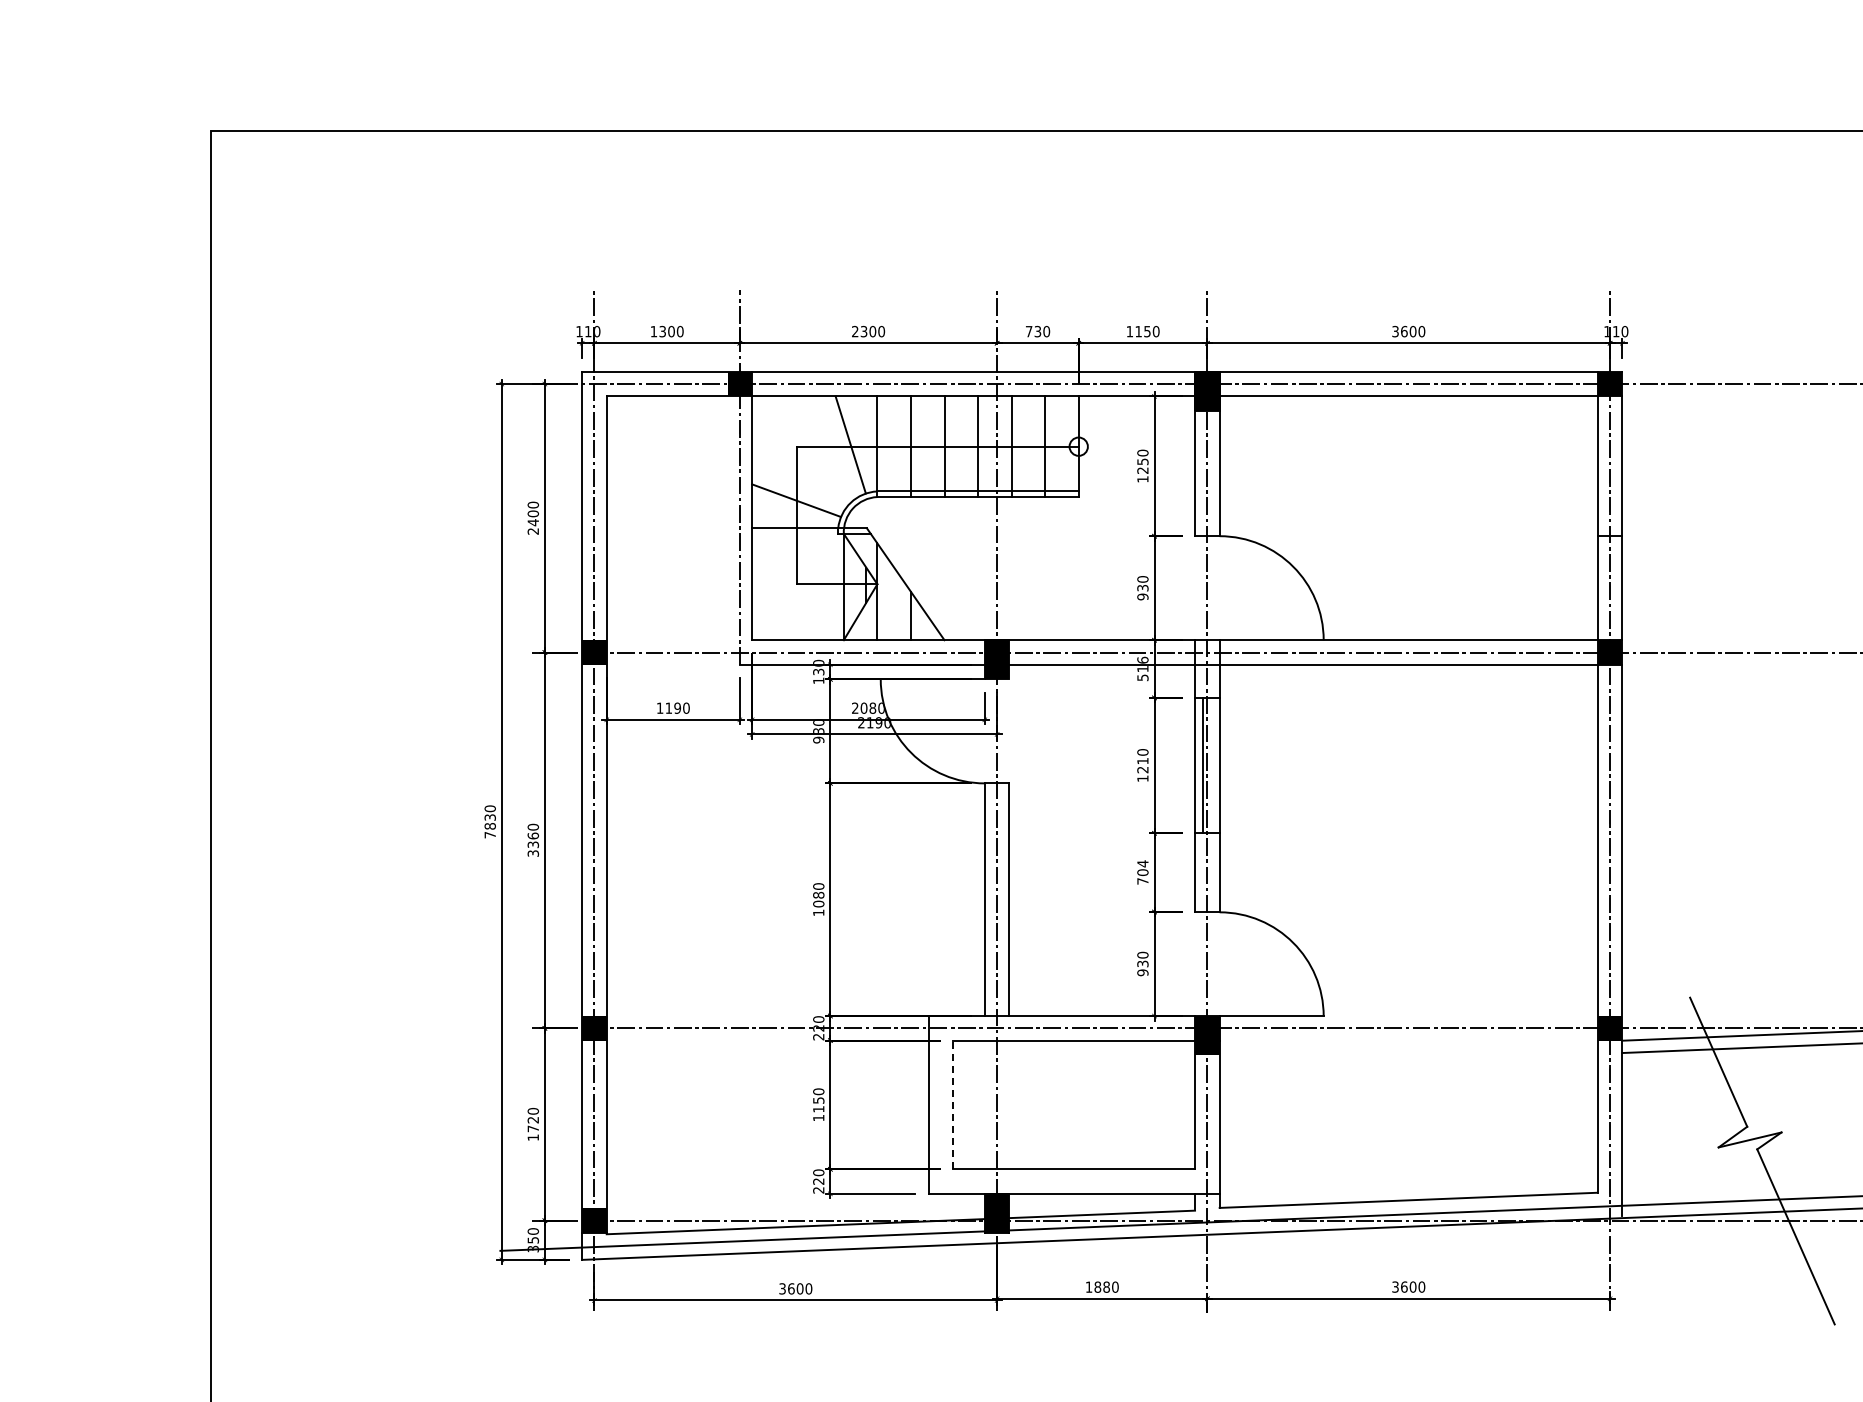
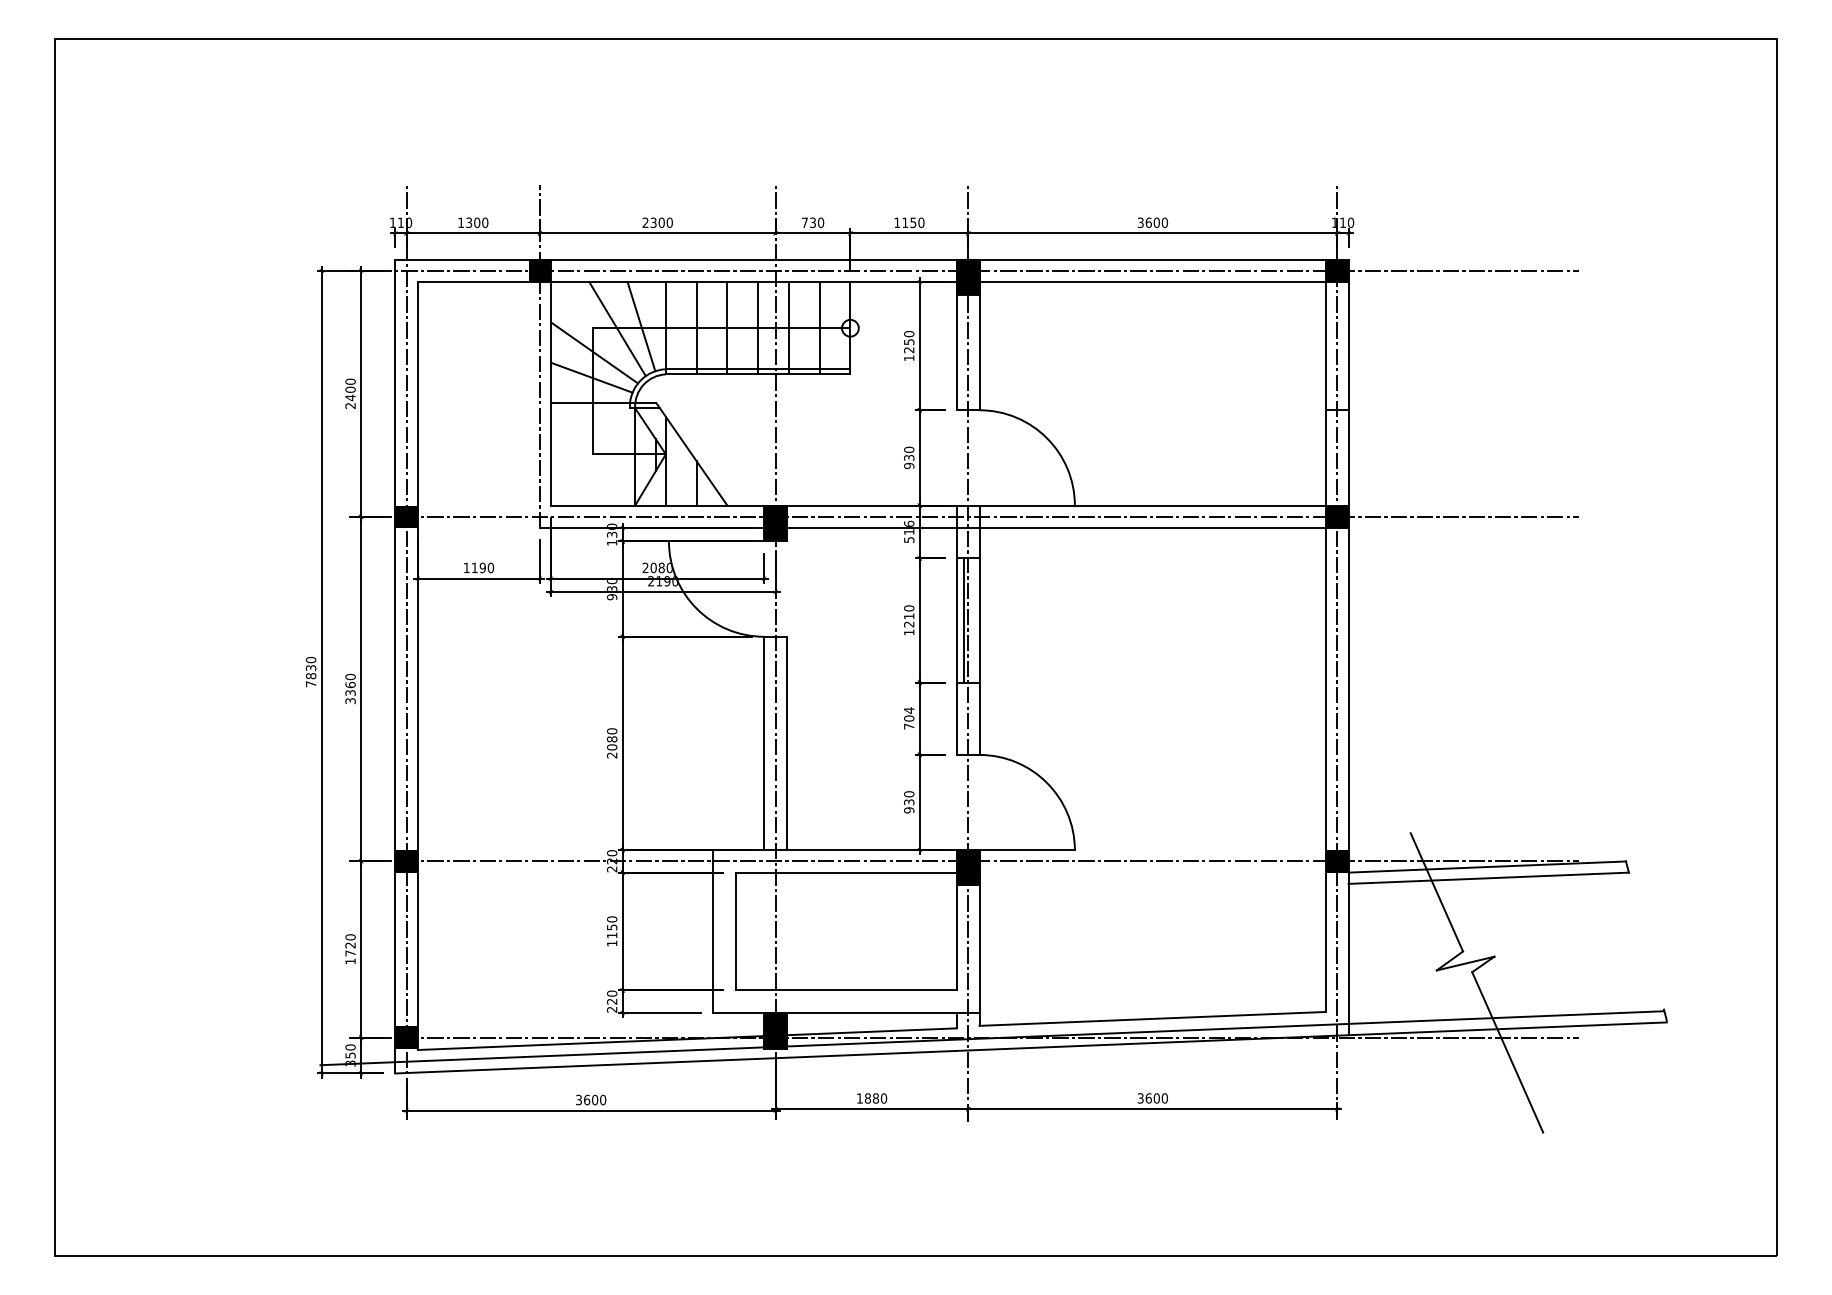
line: (824, 448) -> (617, 329), added
line: (799, 473) -> (594, 352), added
text: (819, 912) -> (612, 755), 1080 -> 2080
line: (953, 1104) -> (735, 931), dashed -> solid

